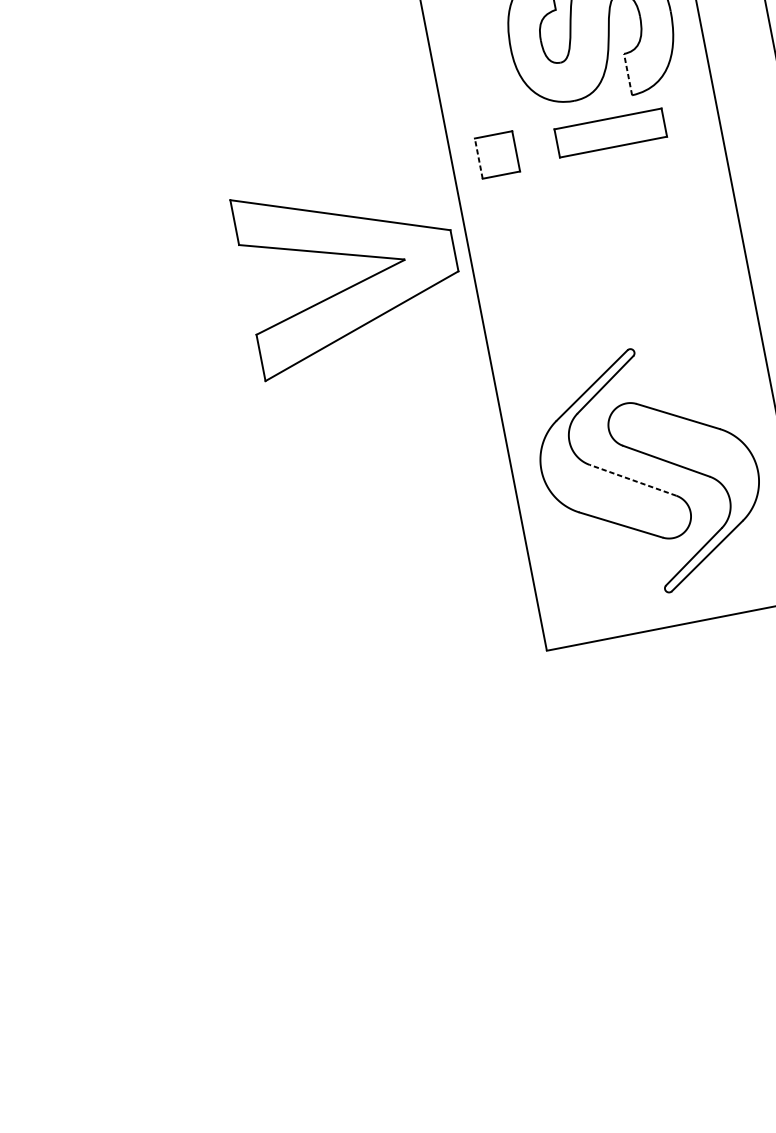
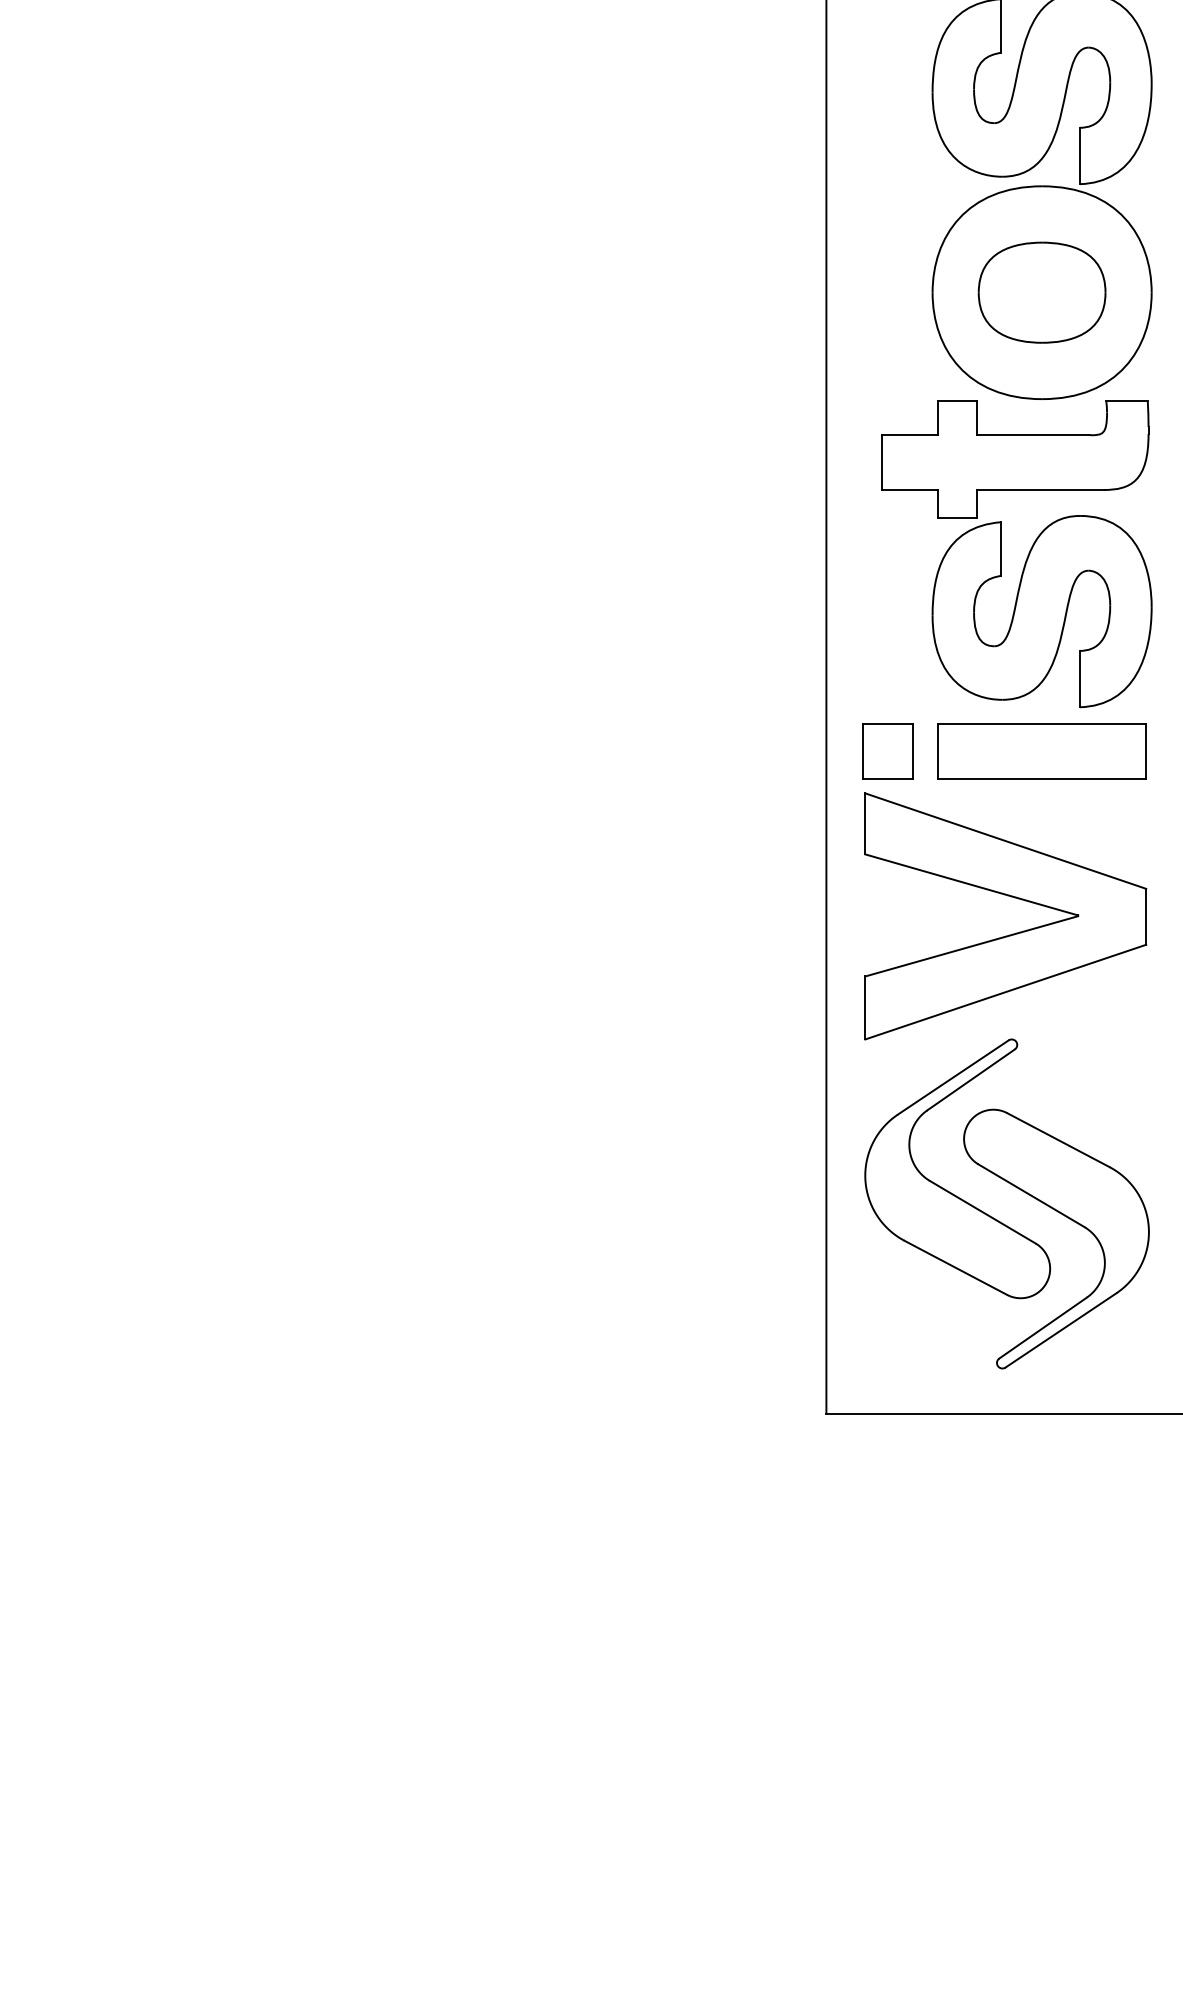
line: (627, 74) -> (1079, 678), dashed -> solid
part: (610, 133) -> (1041, 751), size x1.43
line: (478, 158) -> (862, 750), dashed -> solid
part: (358, 282) -> (1012, 933), moved
line: (632, 480) -> (982, 1212), dashed -> solid

